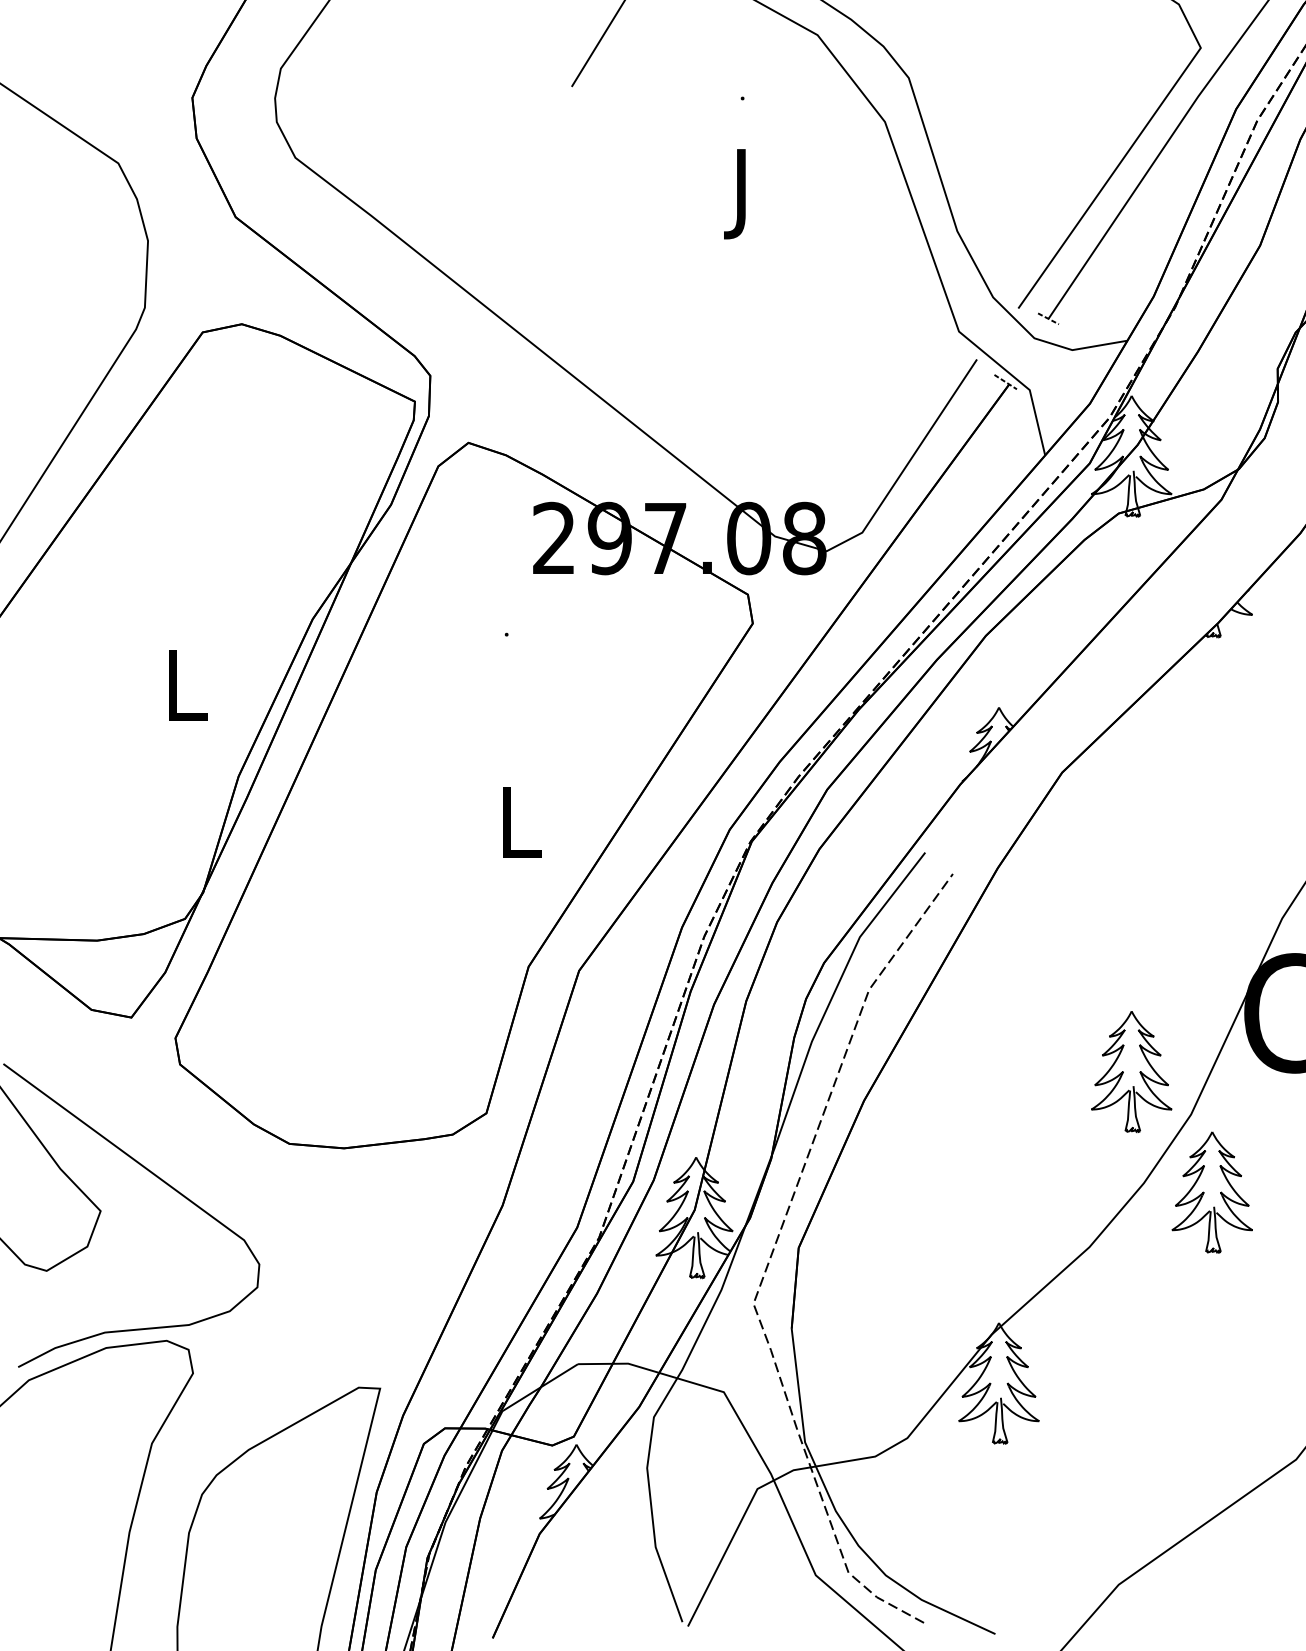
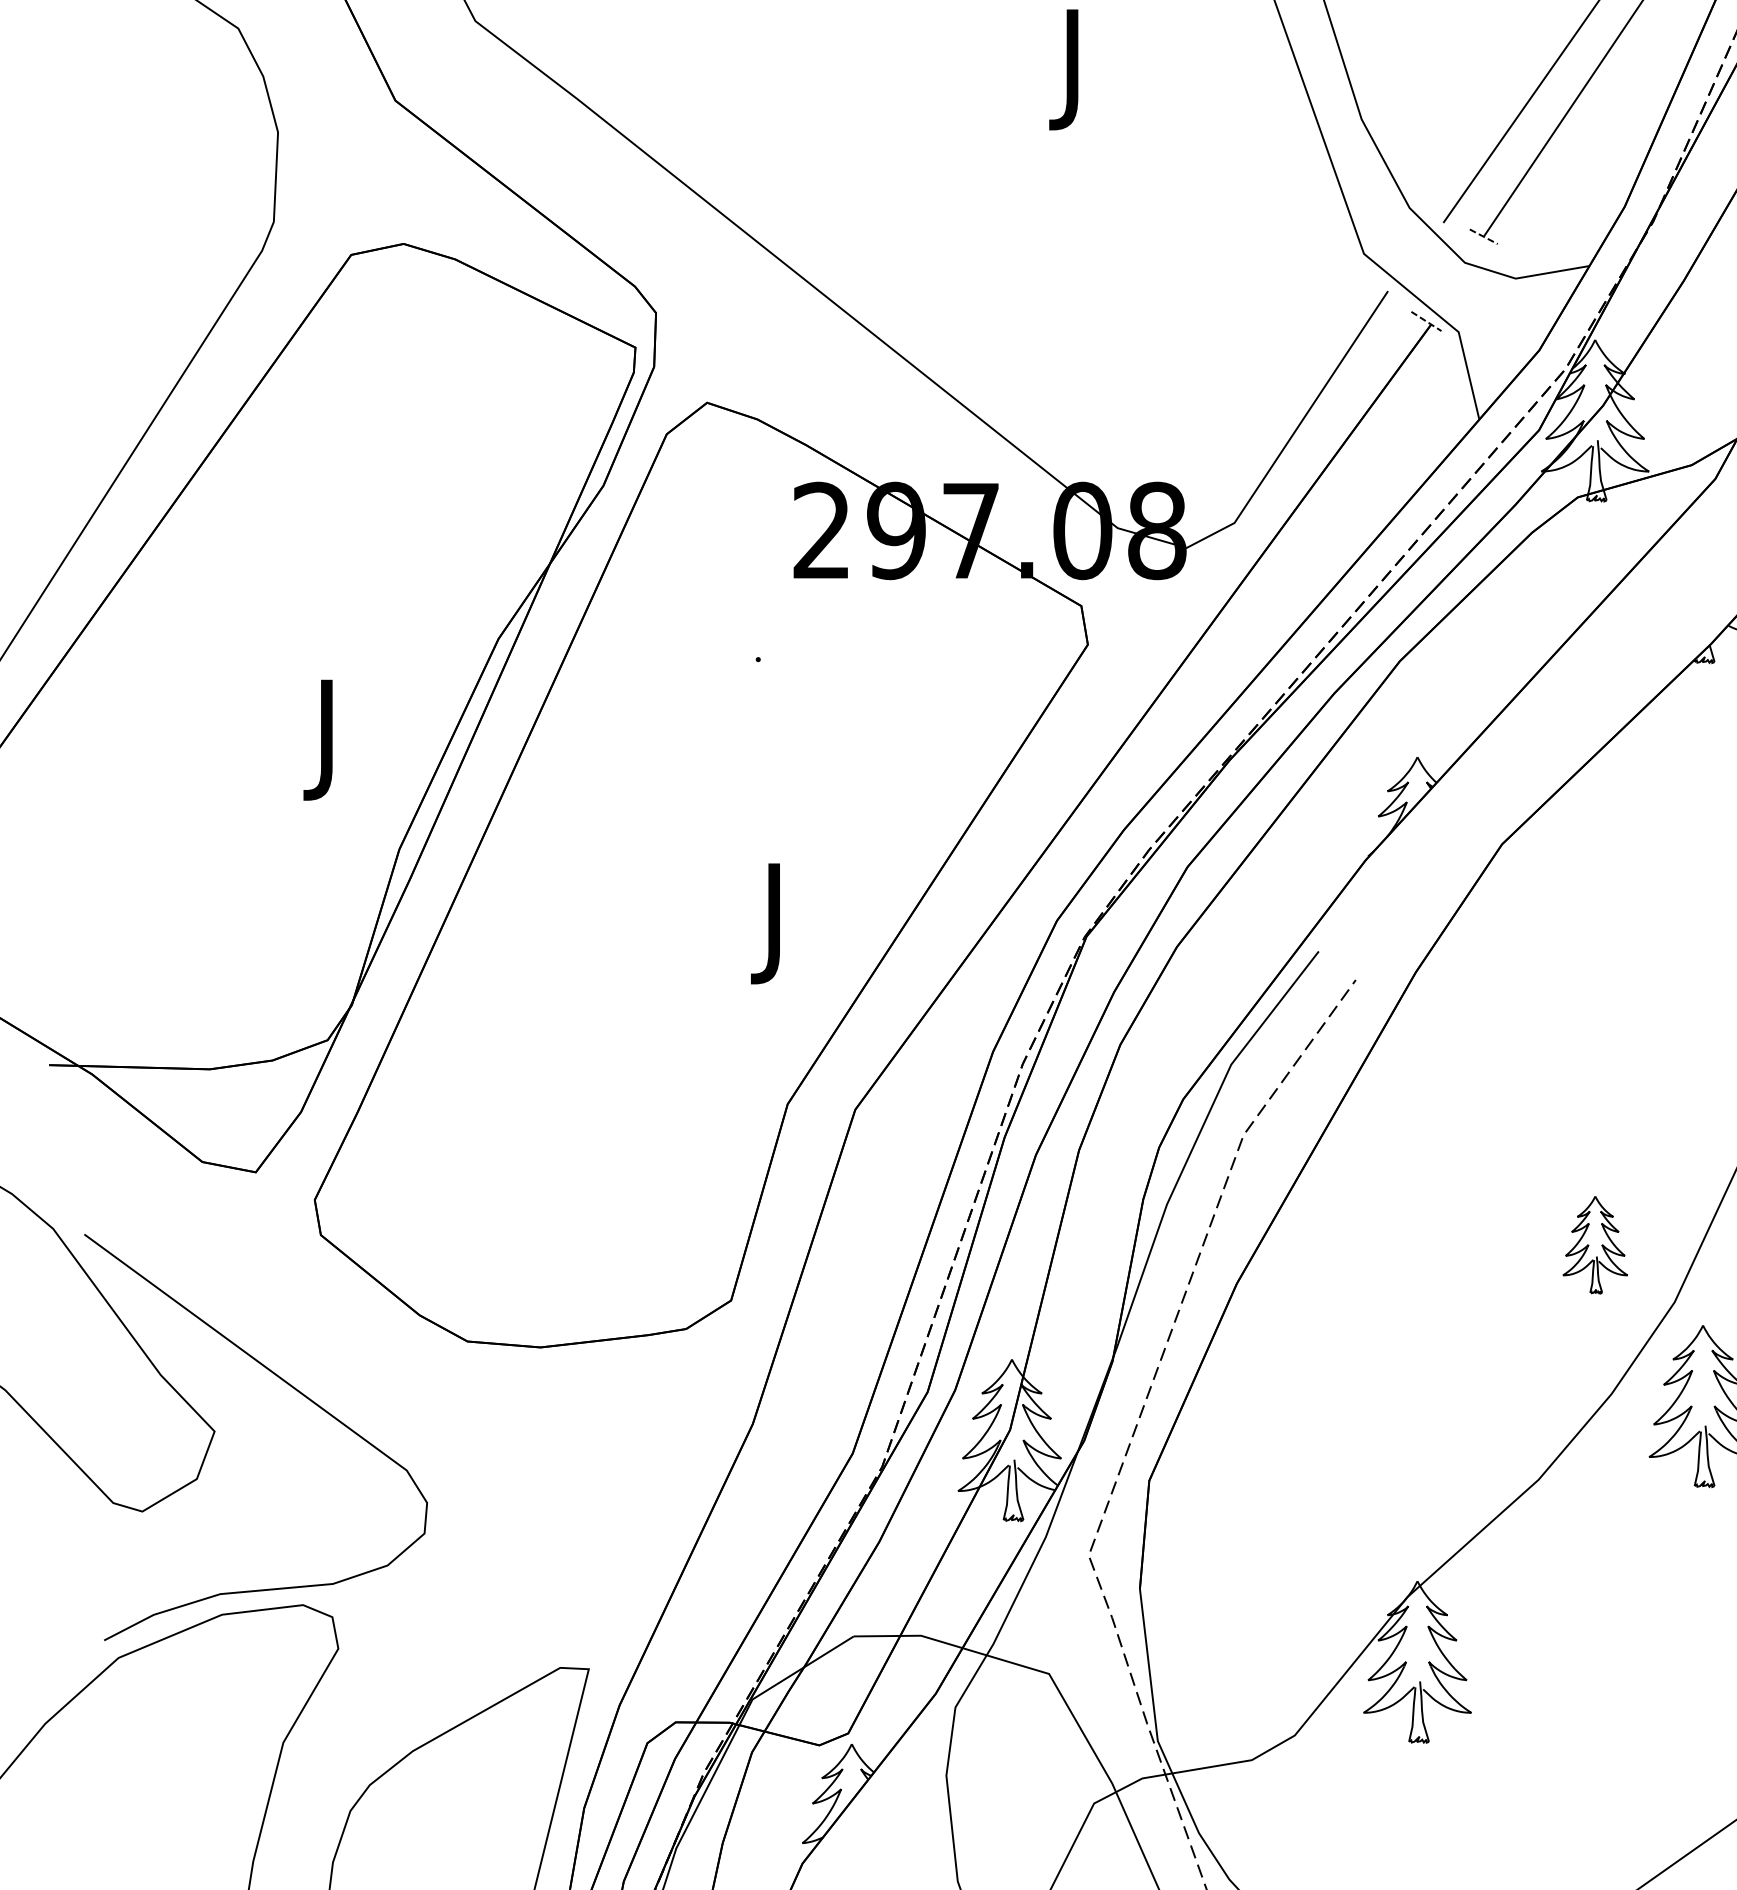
text: (187, 694) -> (330, 739), L -> J
text: (521, 832) -> (778, 924), L -> J
part: (1131, 1071) -> (1594, 1244), size x0.6

